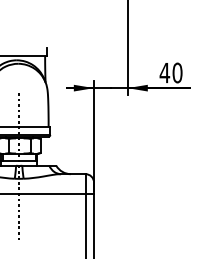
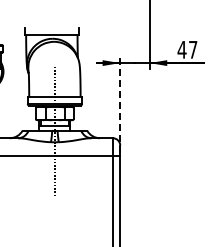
text: (176, 72) -> (192, 49), 40 -> 47
line: (94, 136) -> (120, 105), solid -> dashed

